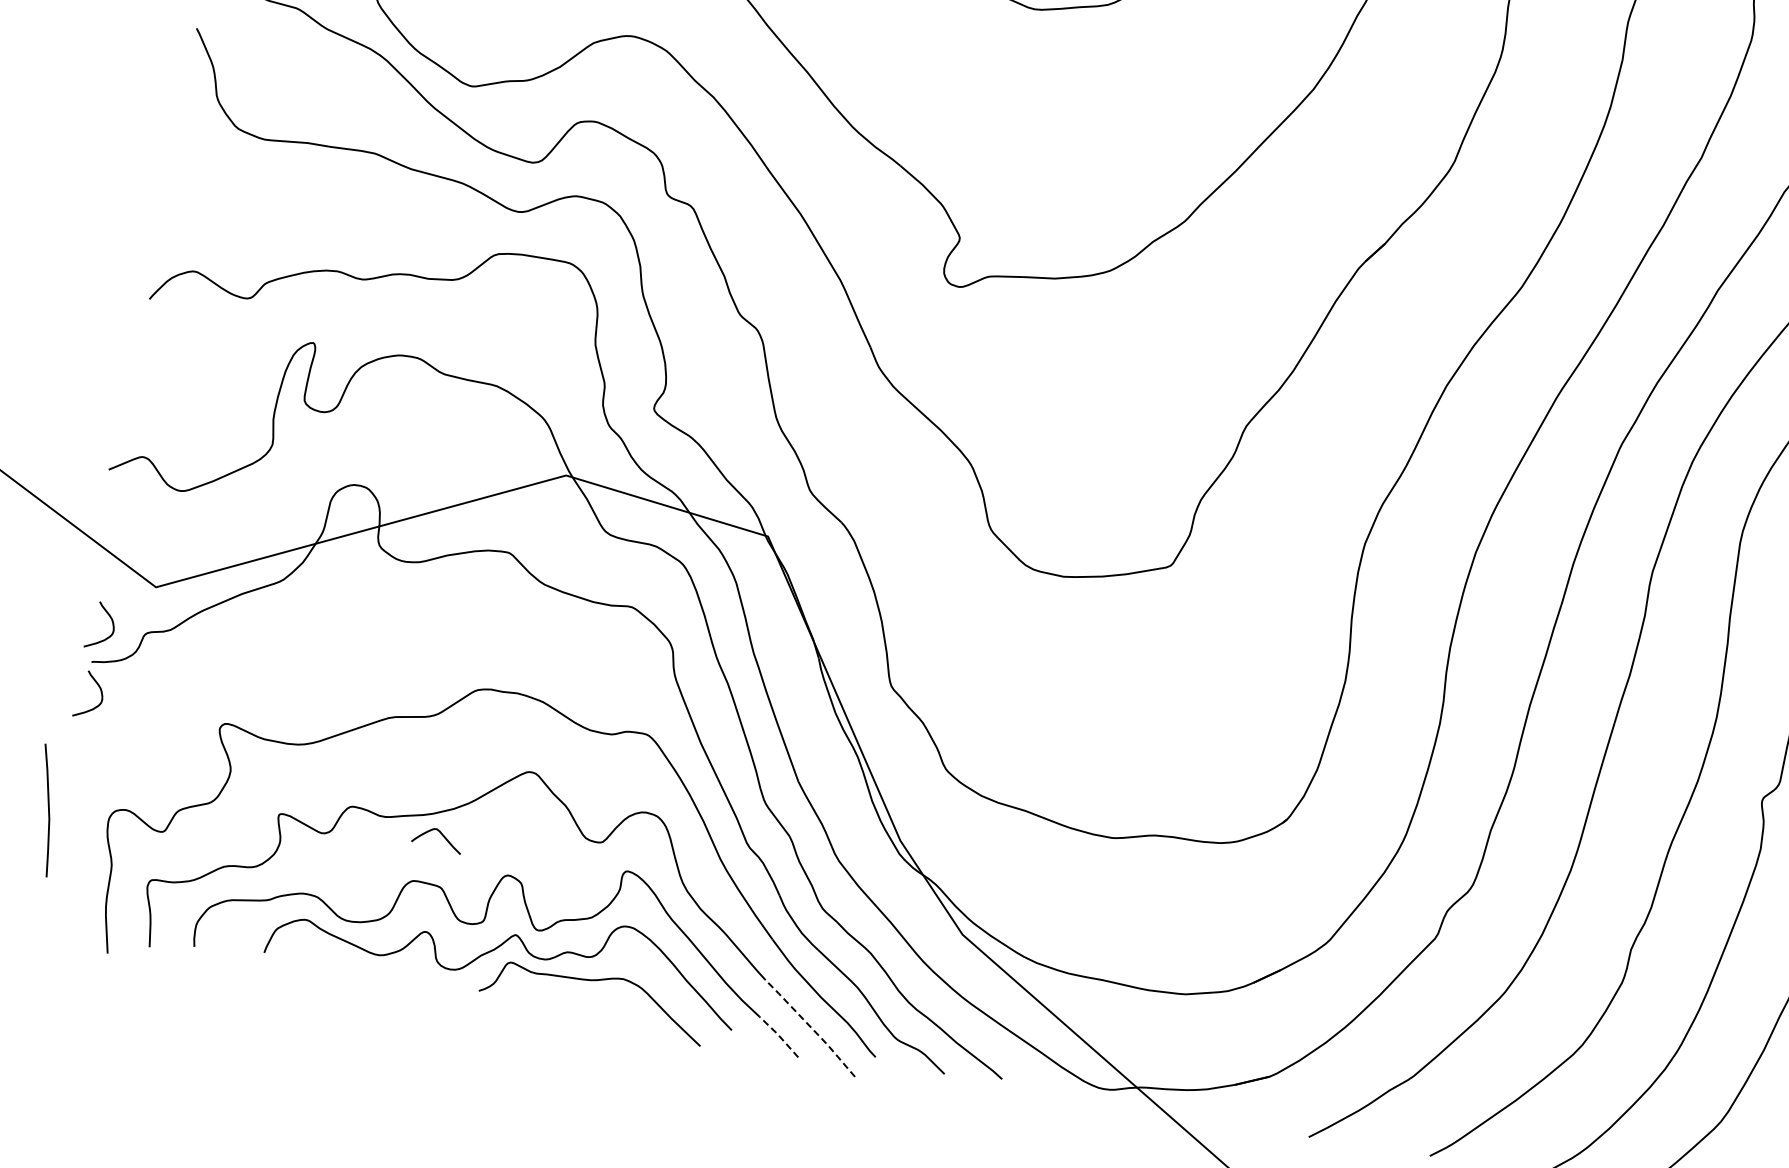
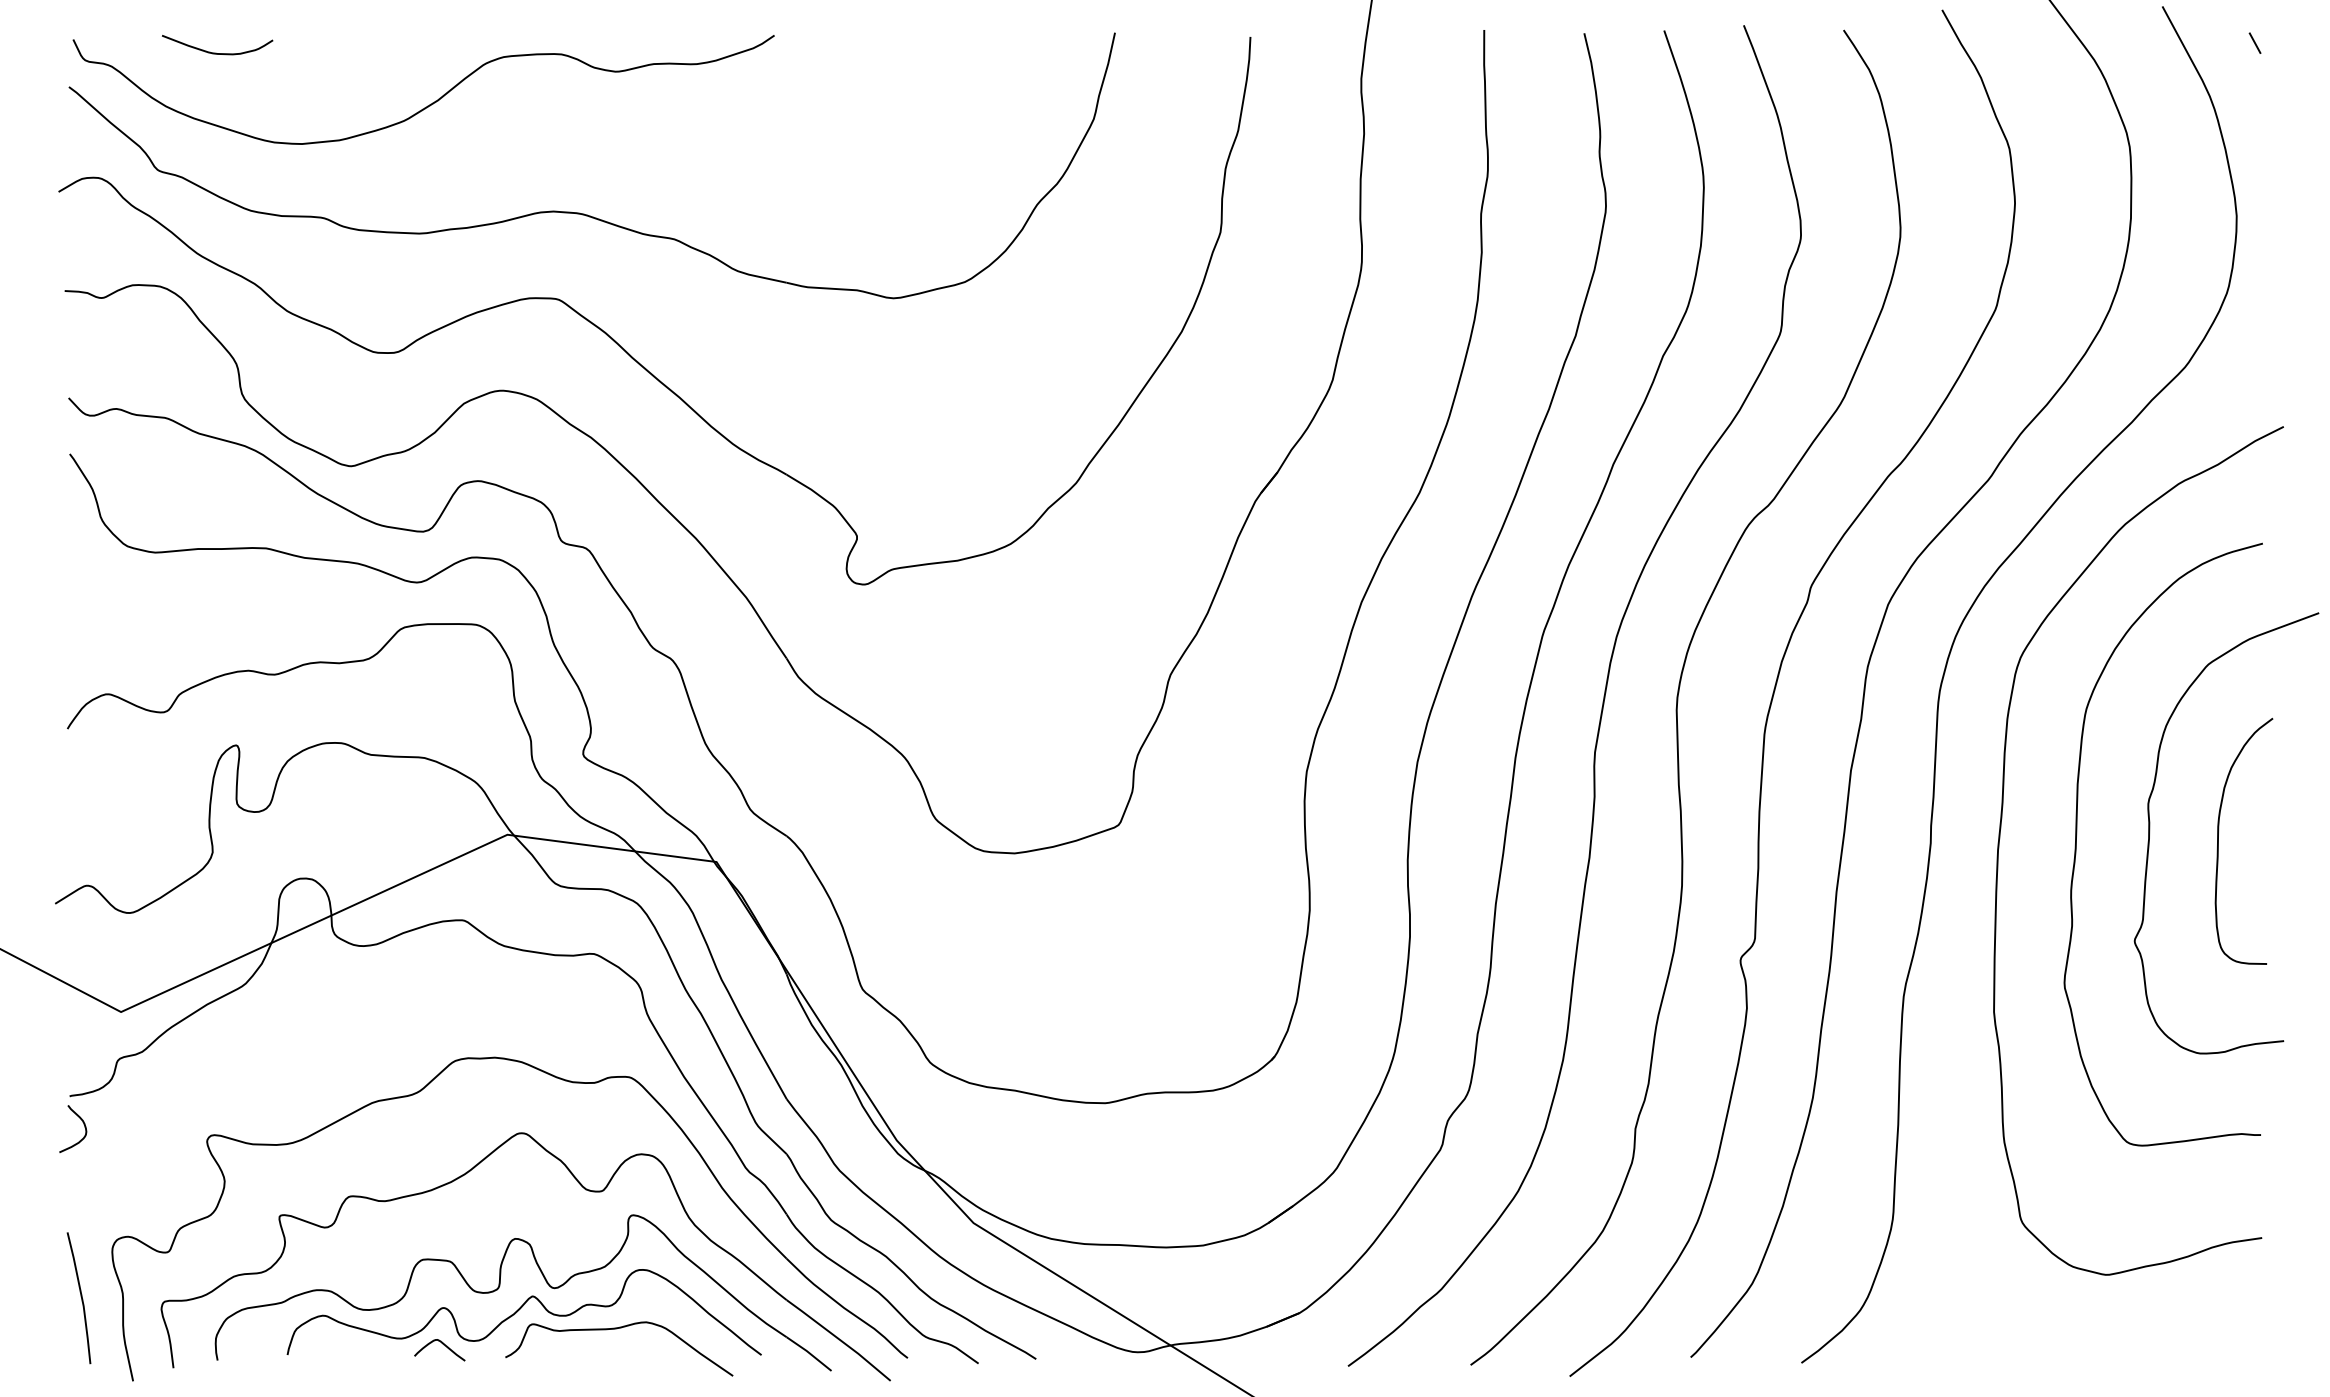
curve: (112, 623) -> (83, 1054), removed
line: (47, 809) -> (80, 1296), moved
curve: (441, 835) -> (443, 1345), moved
line: (811, 1027) -> (839, 1339), dashed -> solid
line: (778, 1035) -> (808, 1352), dashed -> solid

